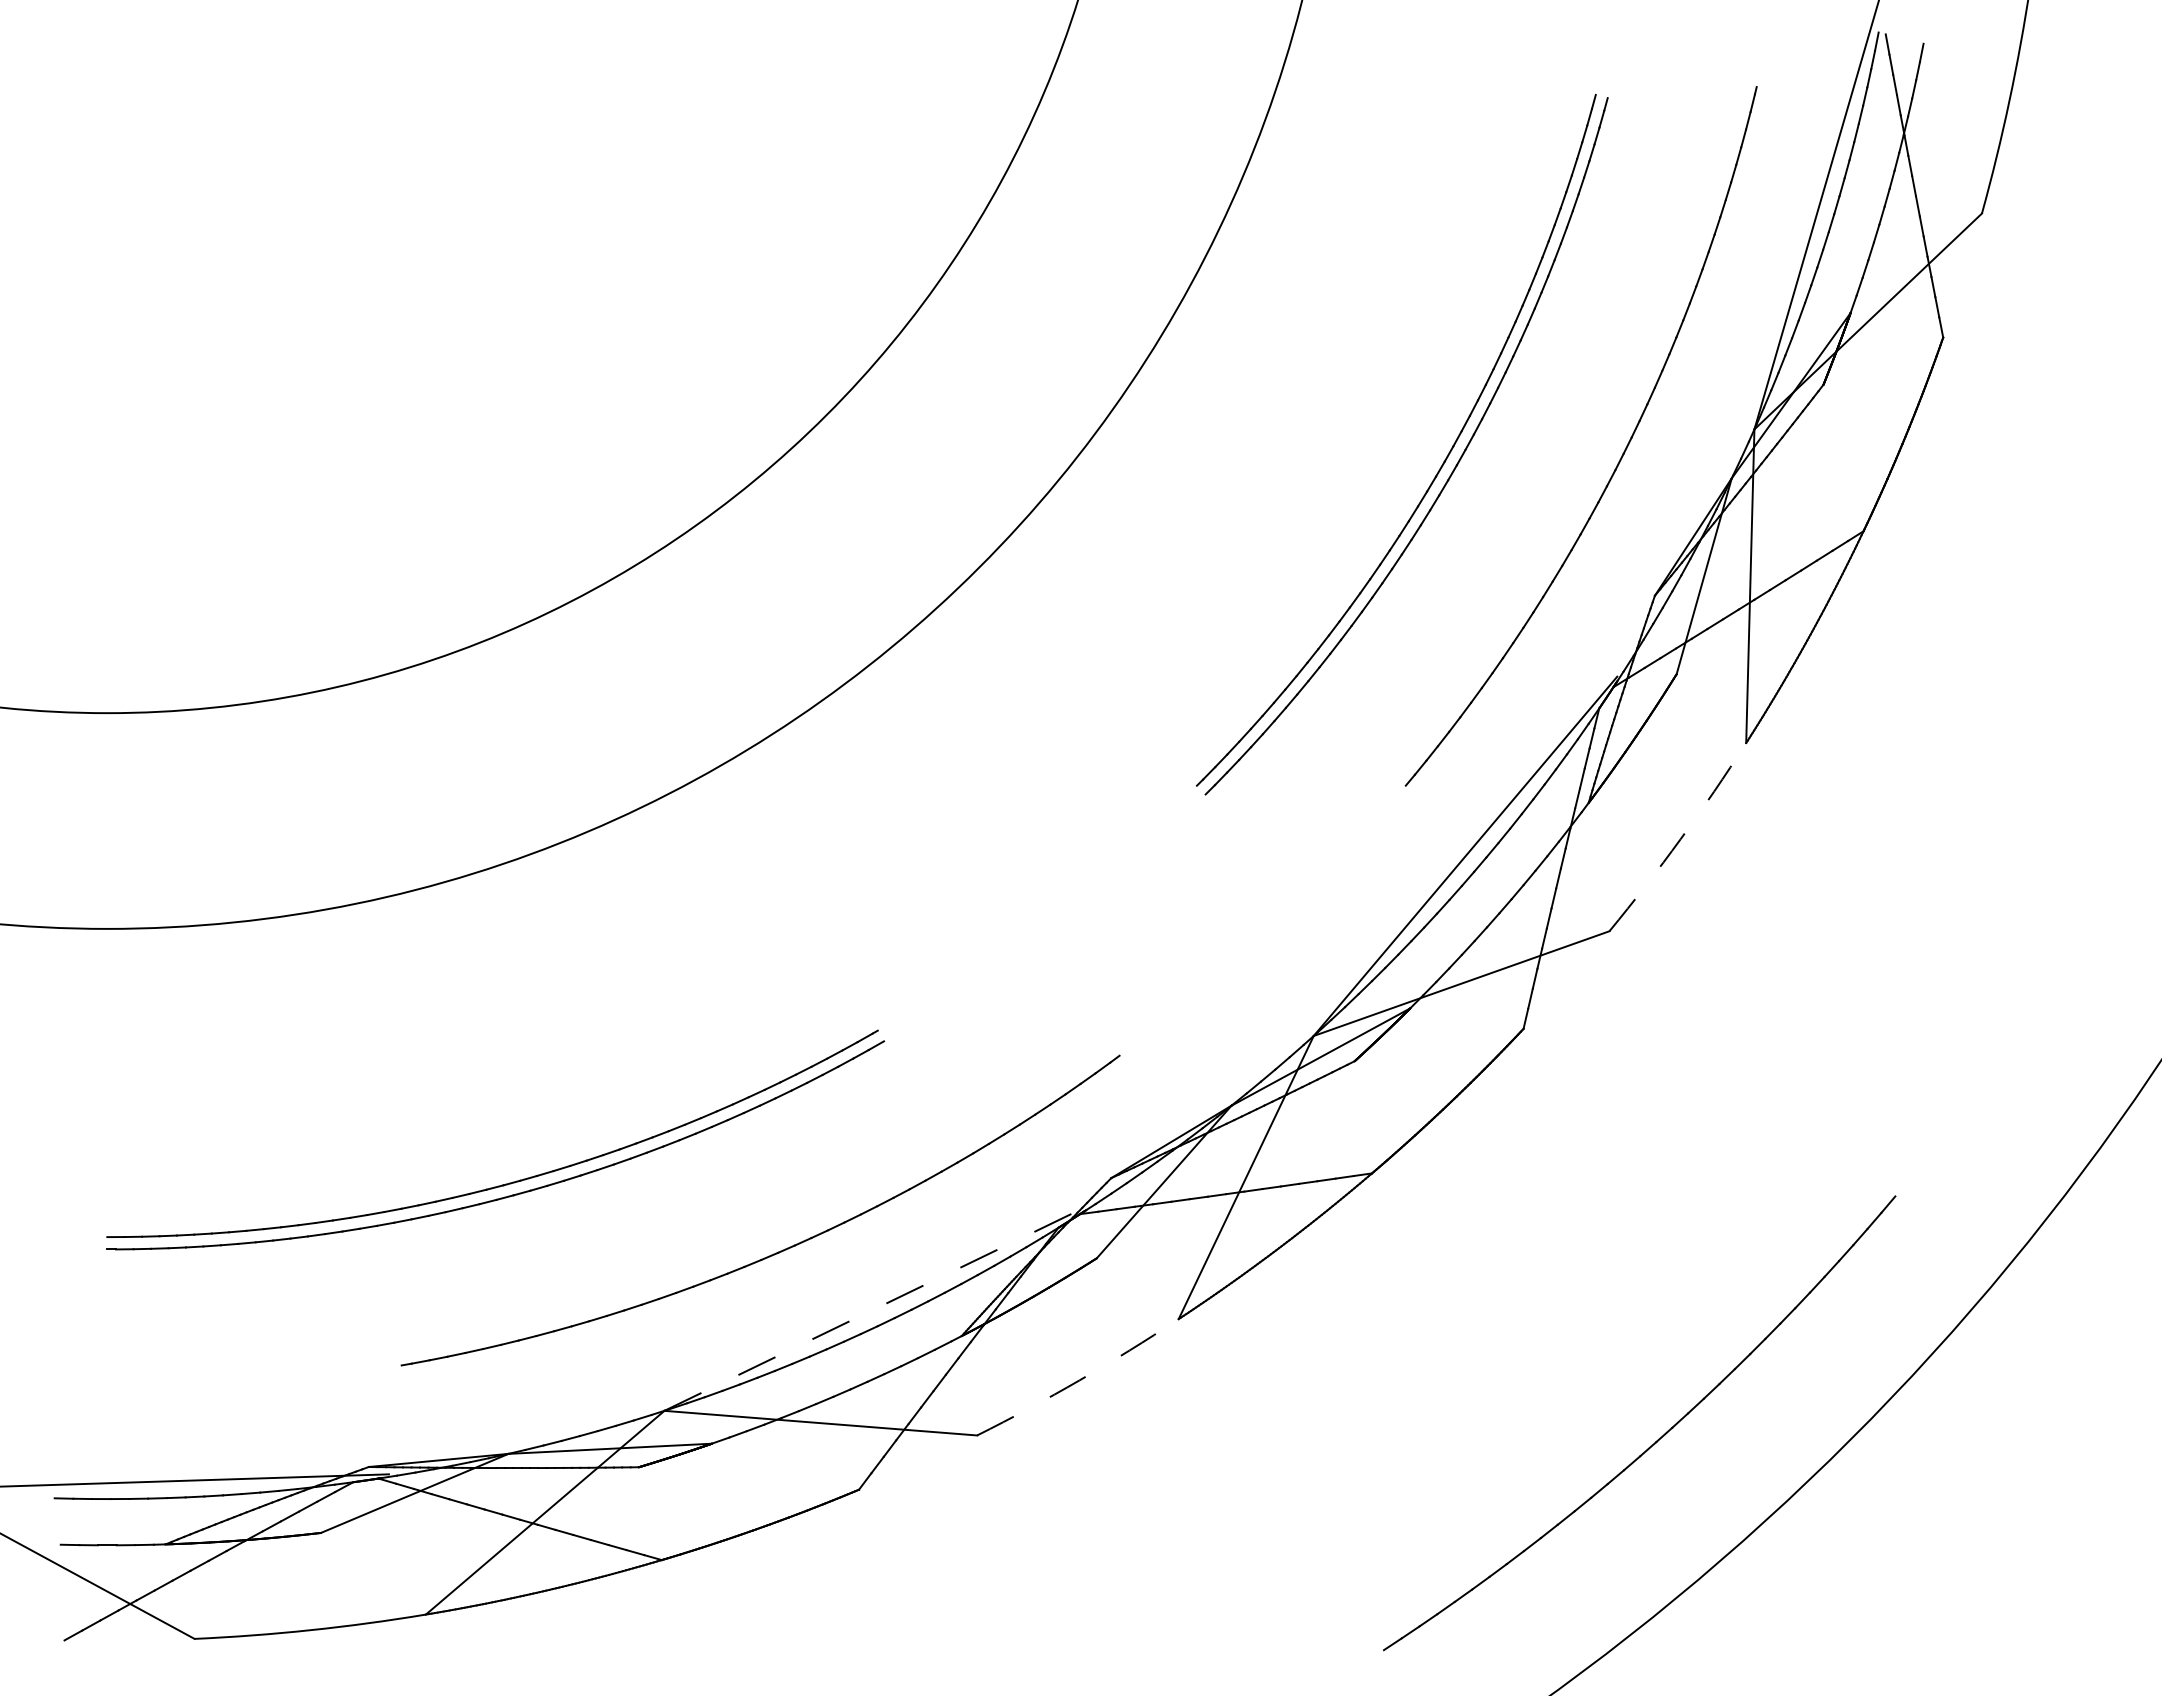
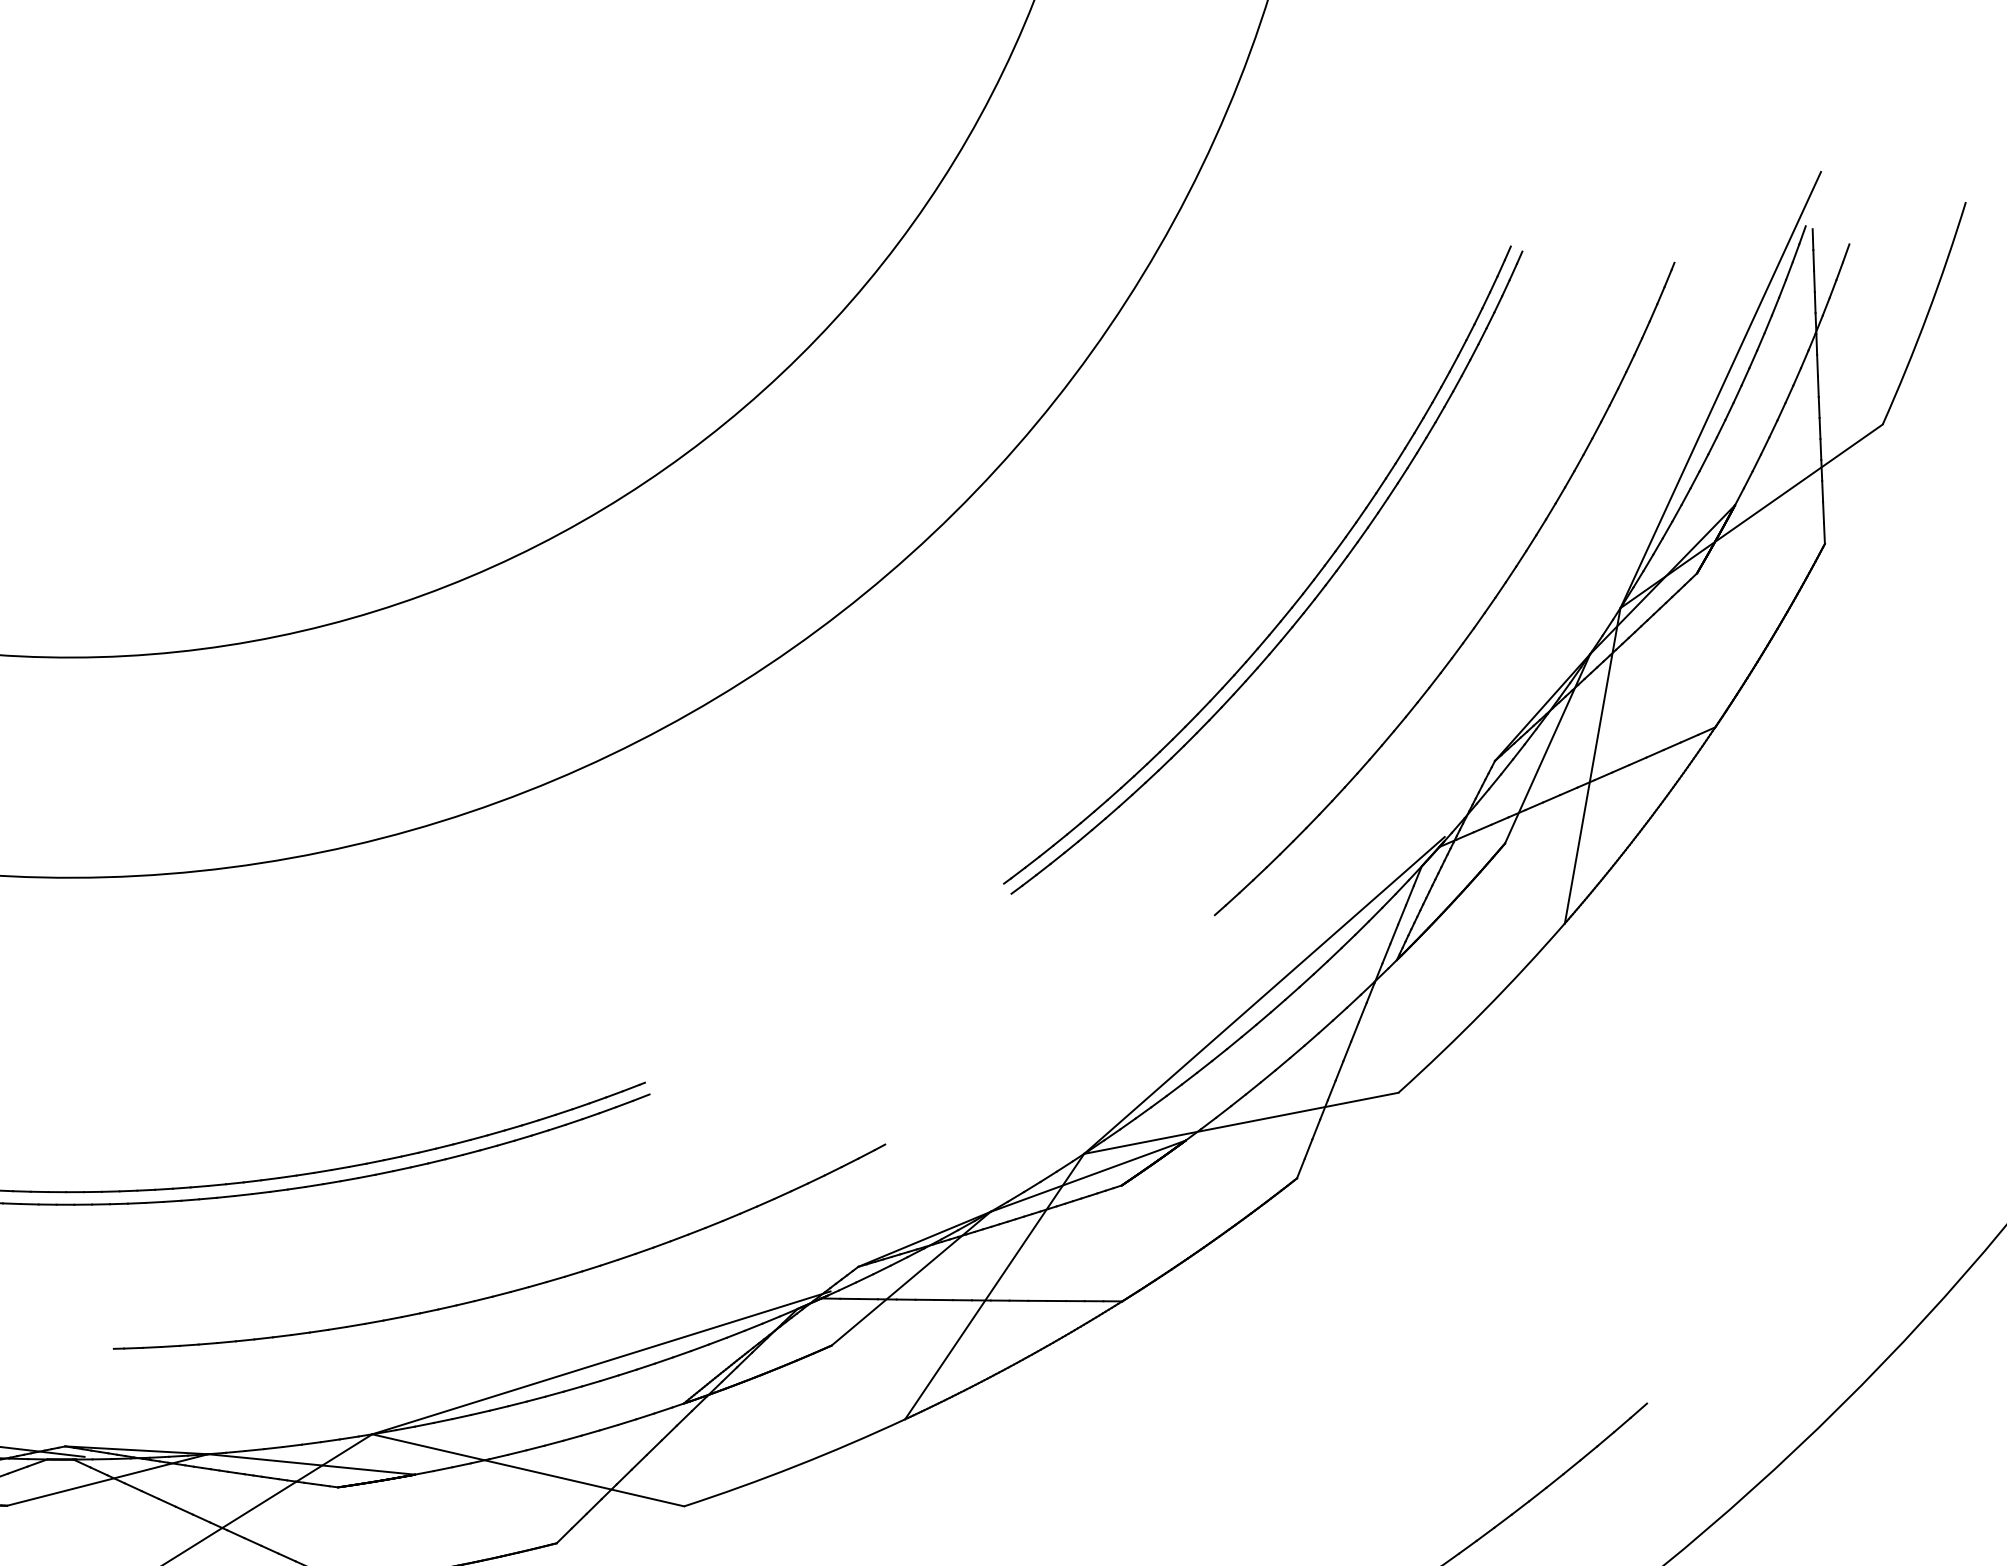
arc: (1680, 839) -> (1484, 1010), dashed -> solid
line: (876, 1308) -> (601, 1363), dashed -> solid
arc: (1079, 1380) -> (795, 1466), dashed -> solid

